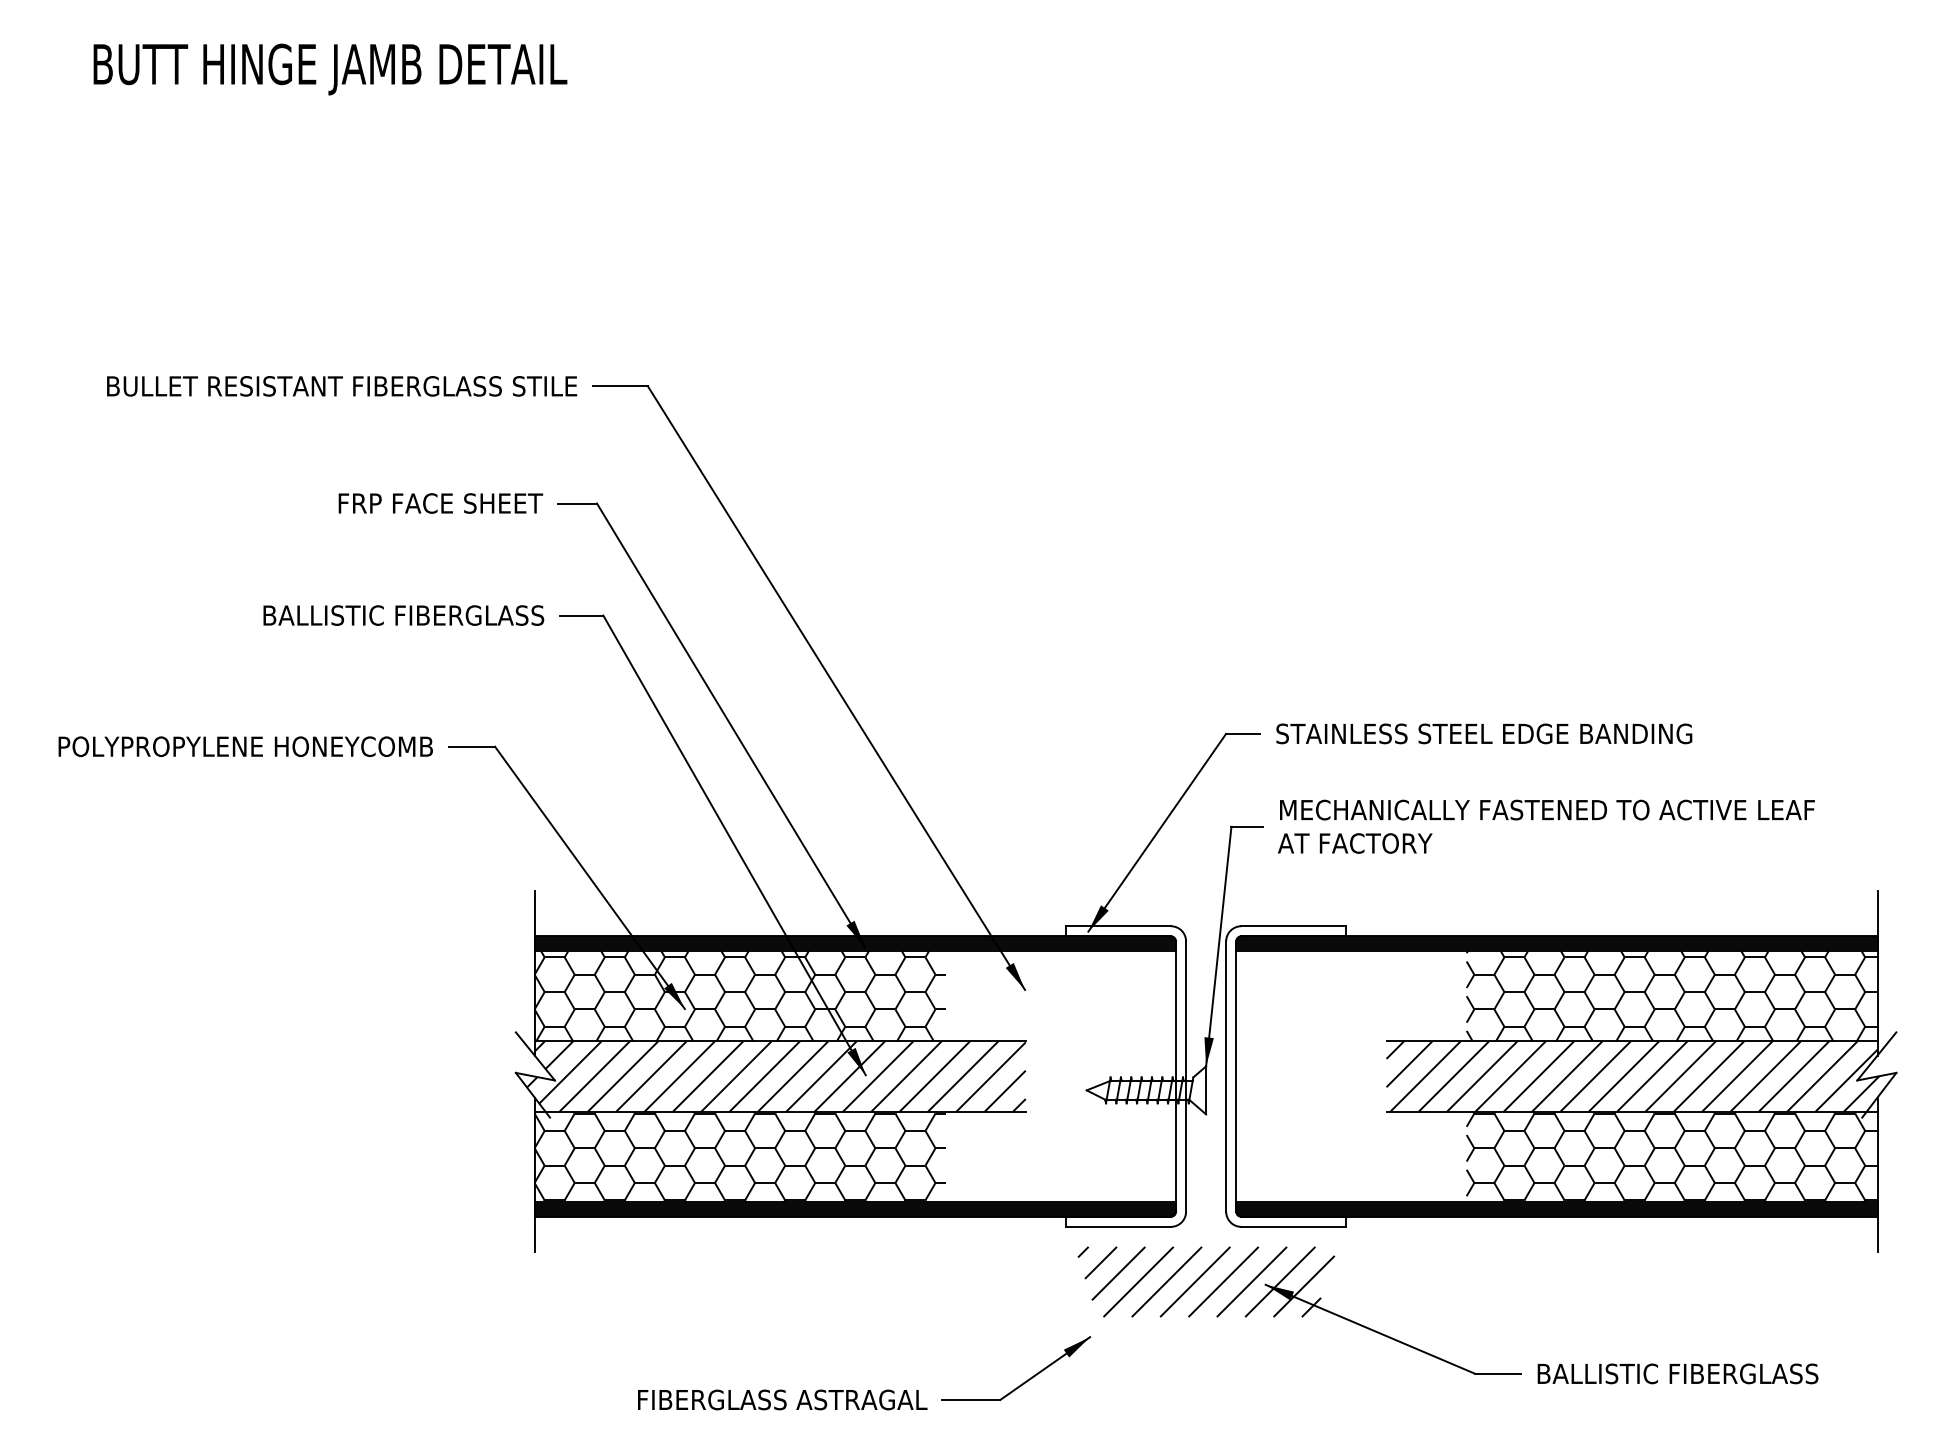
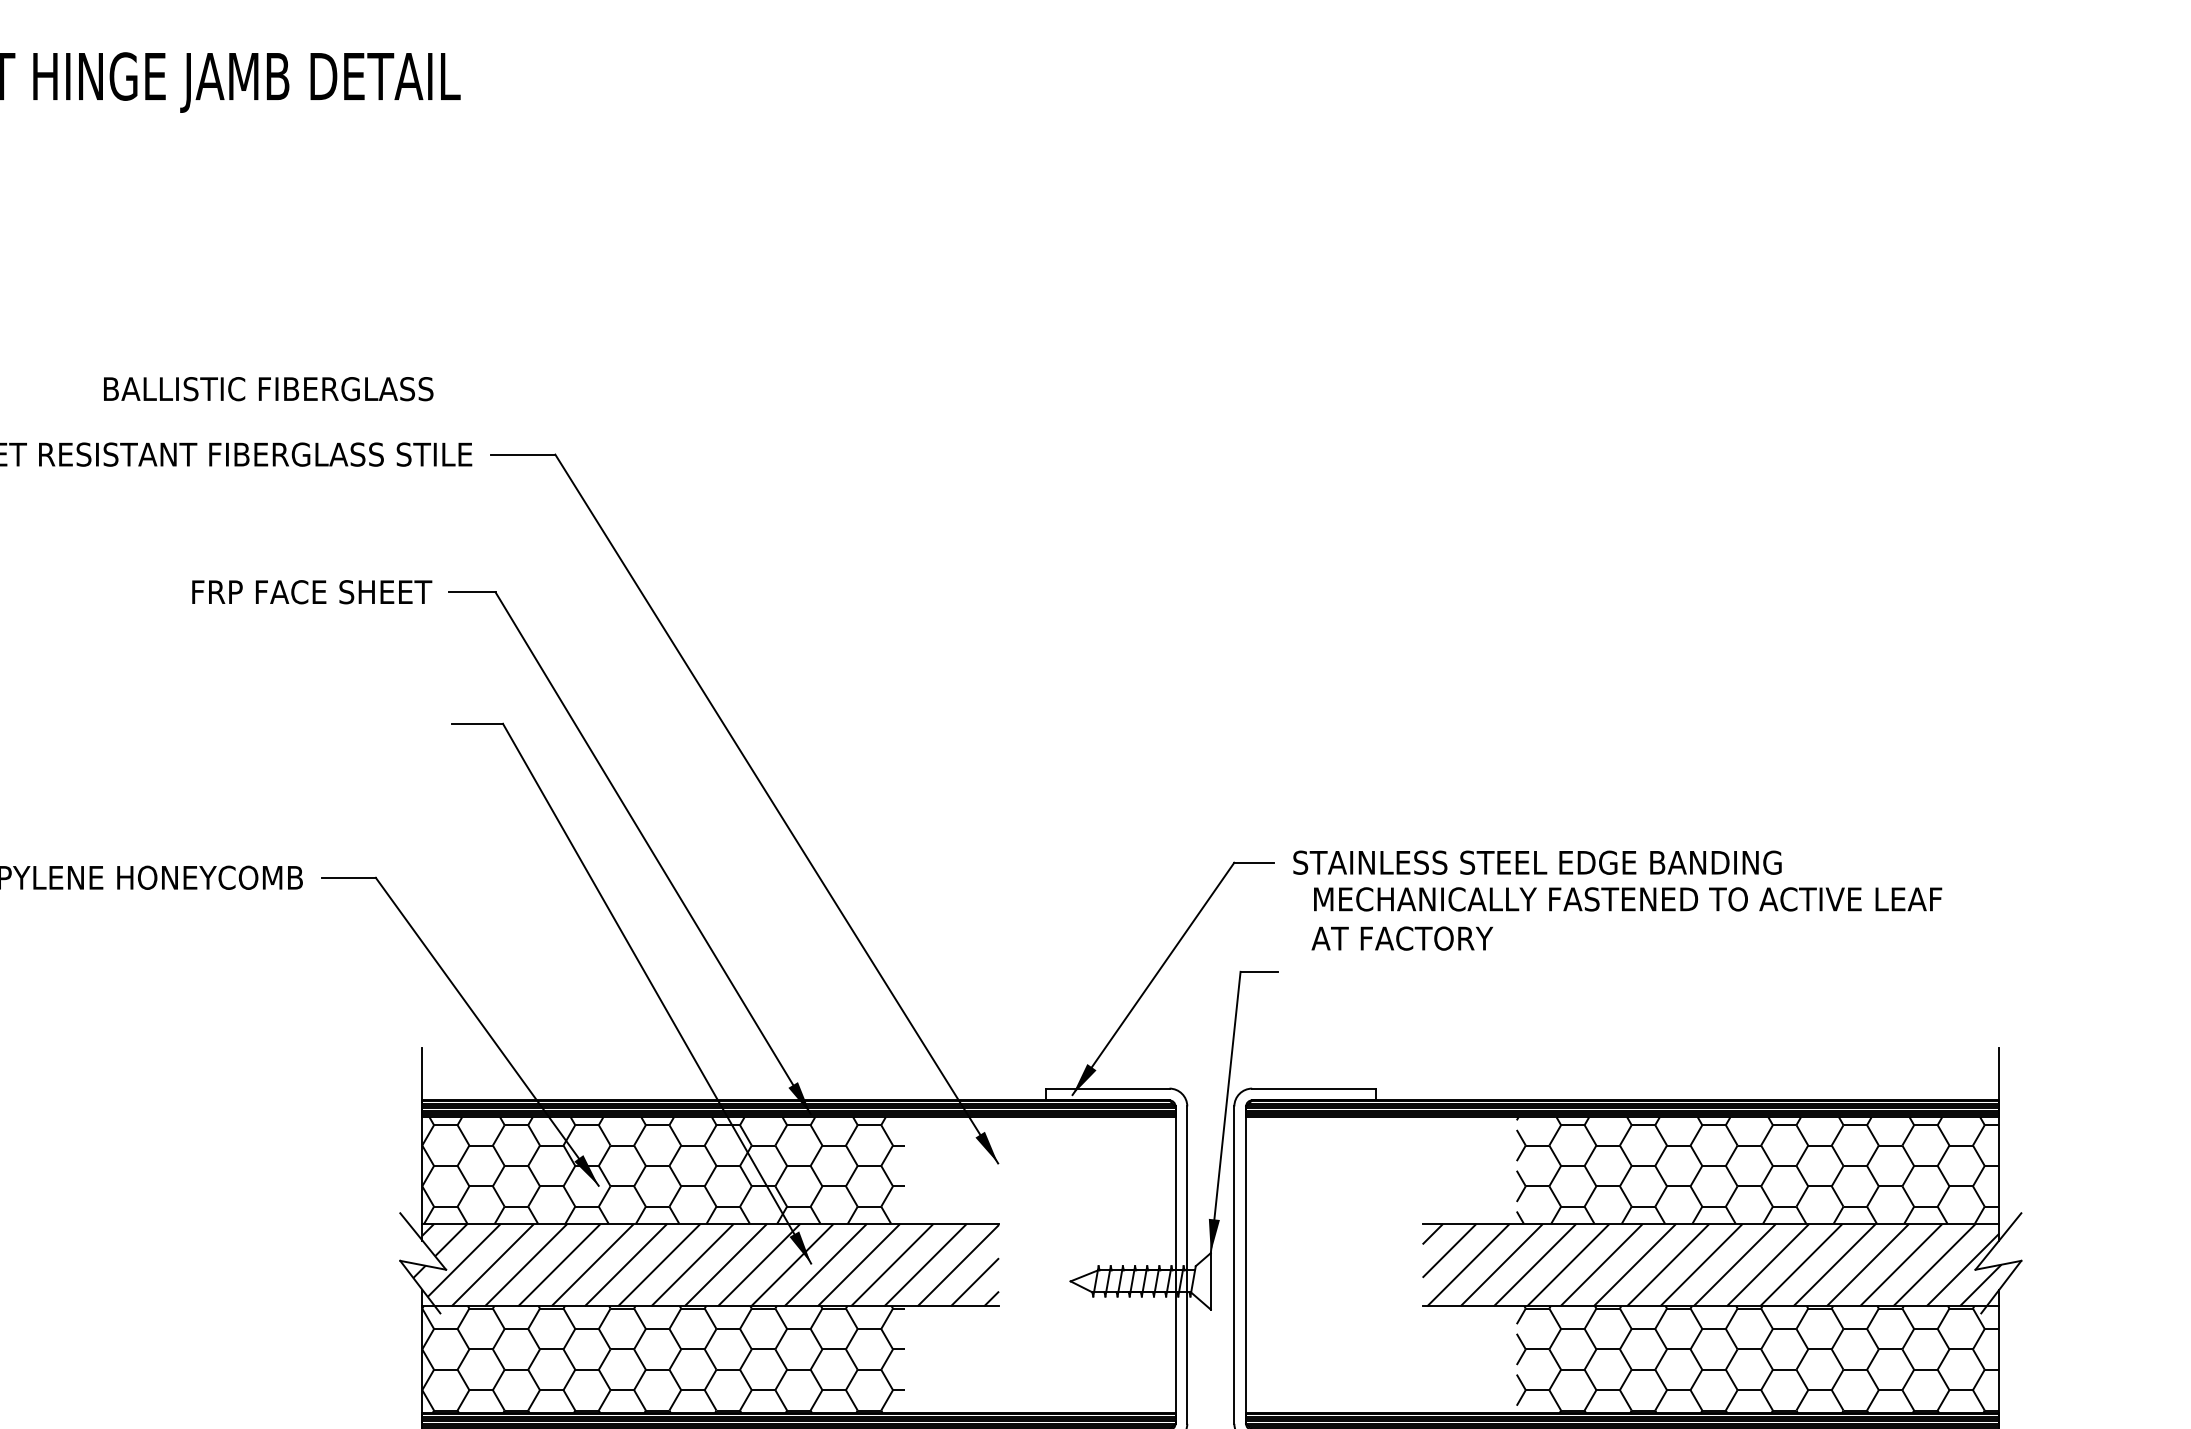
text: (403, 615) -> (268, 389), moved
text: (1546, 826) -> (1626, 918), moved

